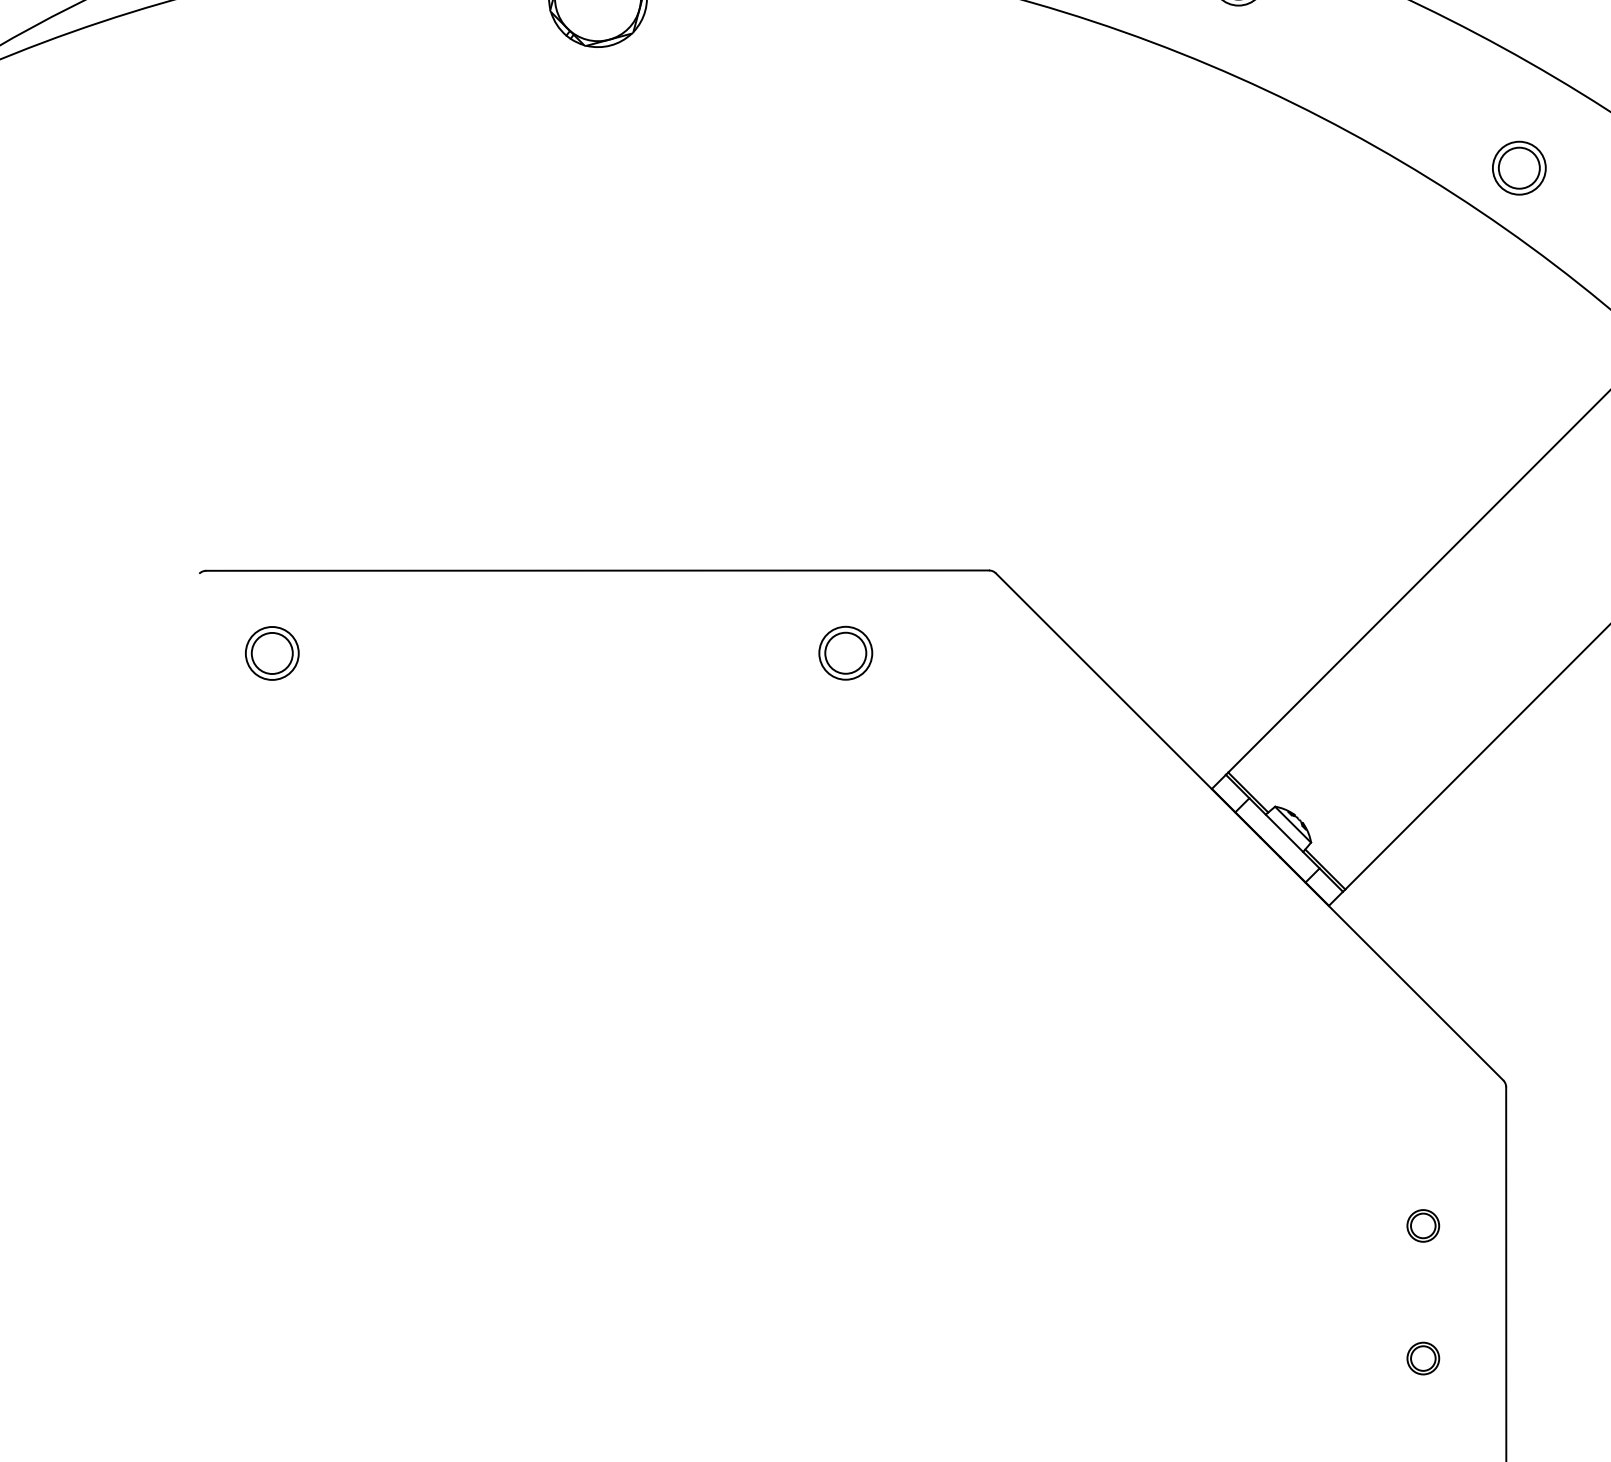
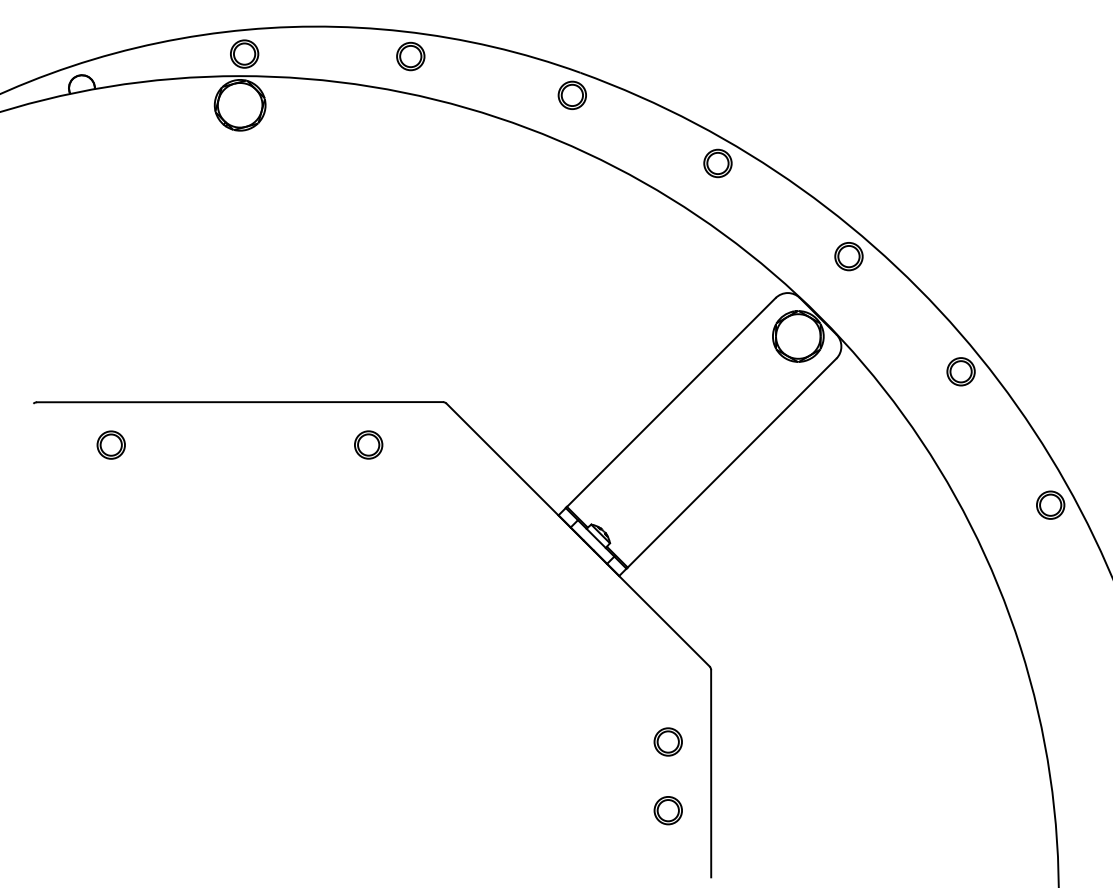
part: (1518, 168) -> (717, 163), moved
part: (270, 652) -> (110, 444), moved
part: (1422, 1224) -> (667, 741), size x1.67
part: (1422, 1358) -> (667, 810), size x1.67

